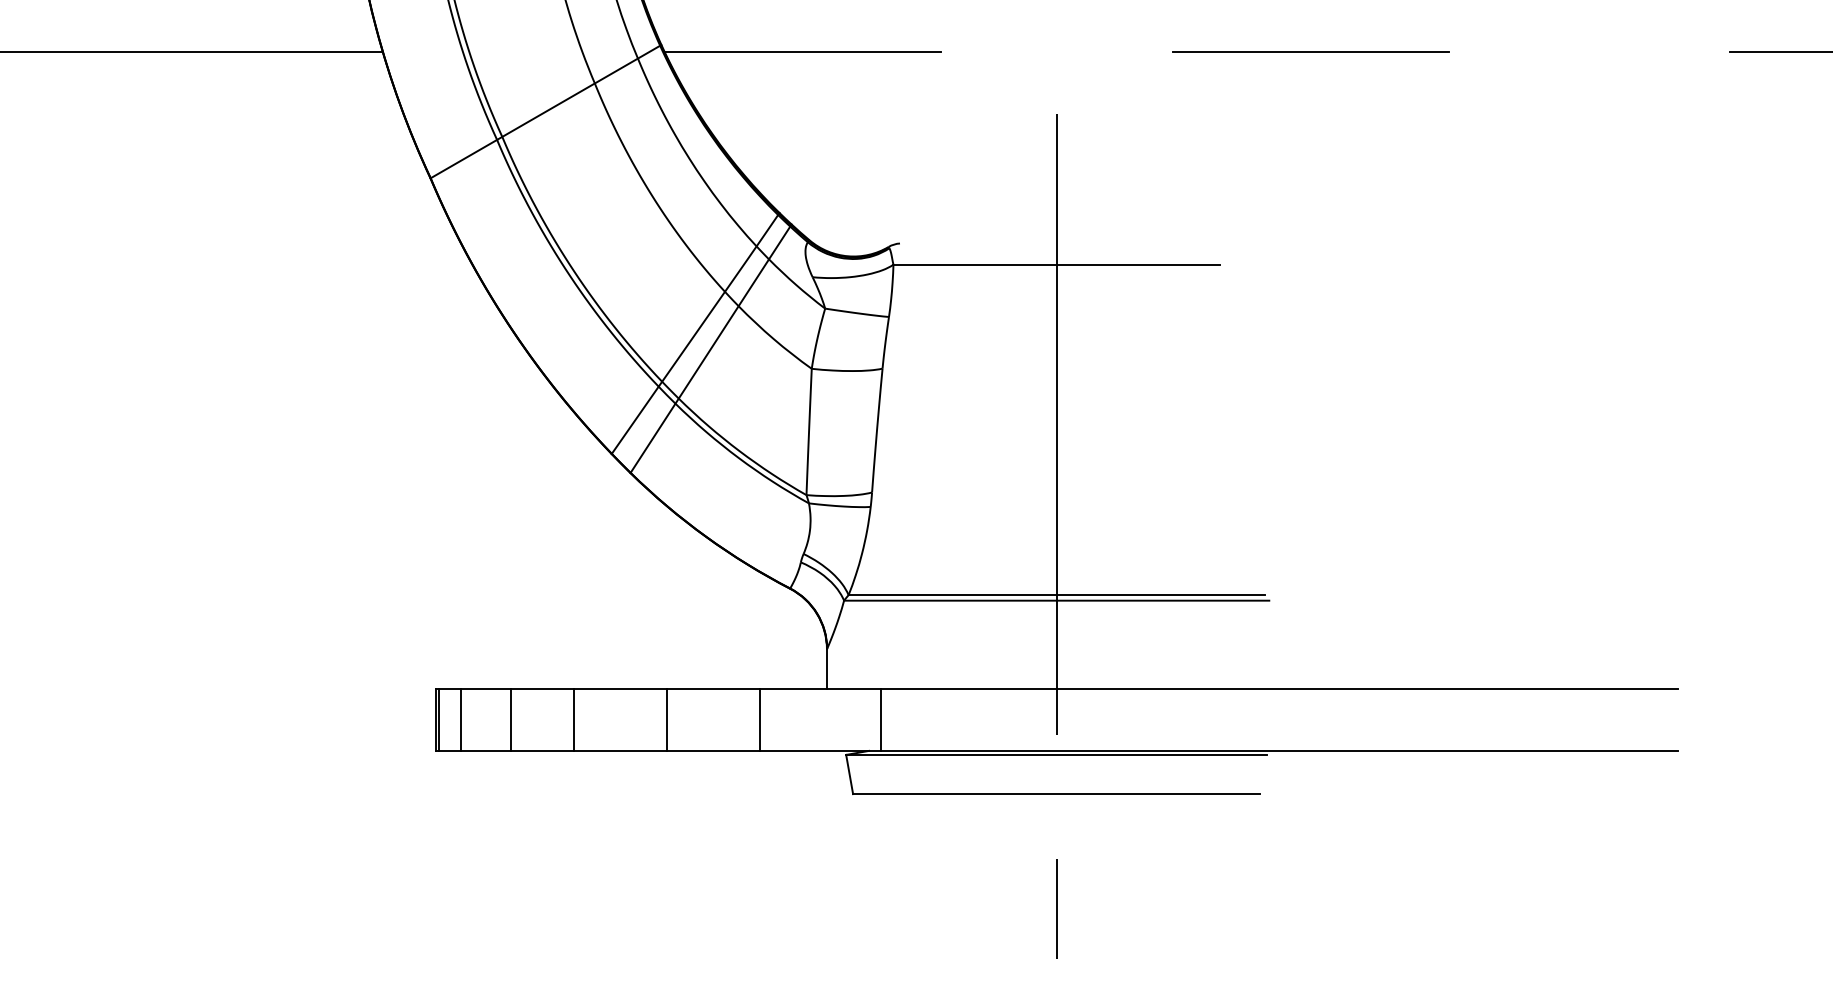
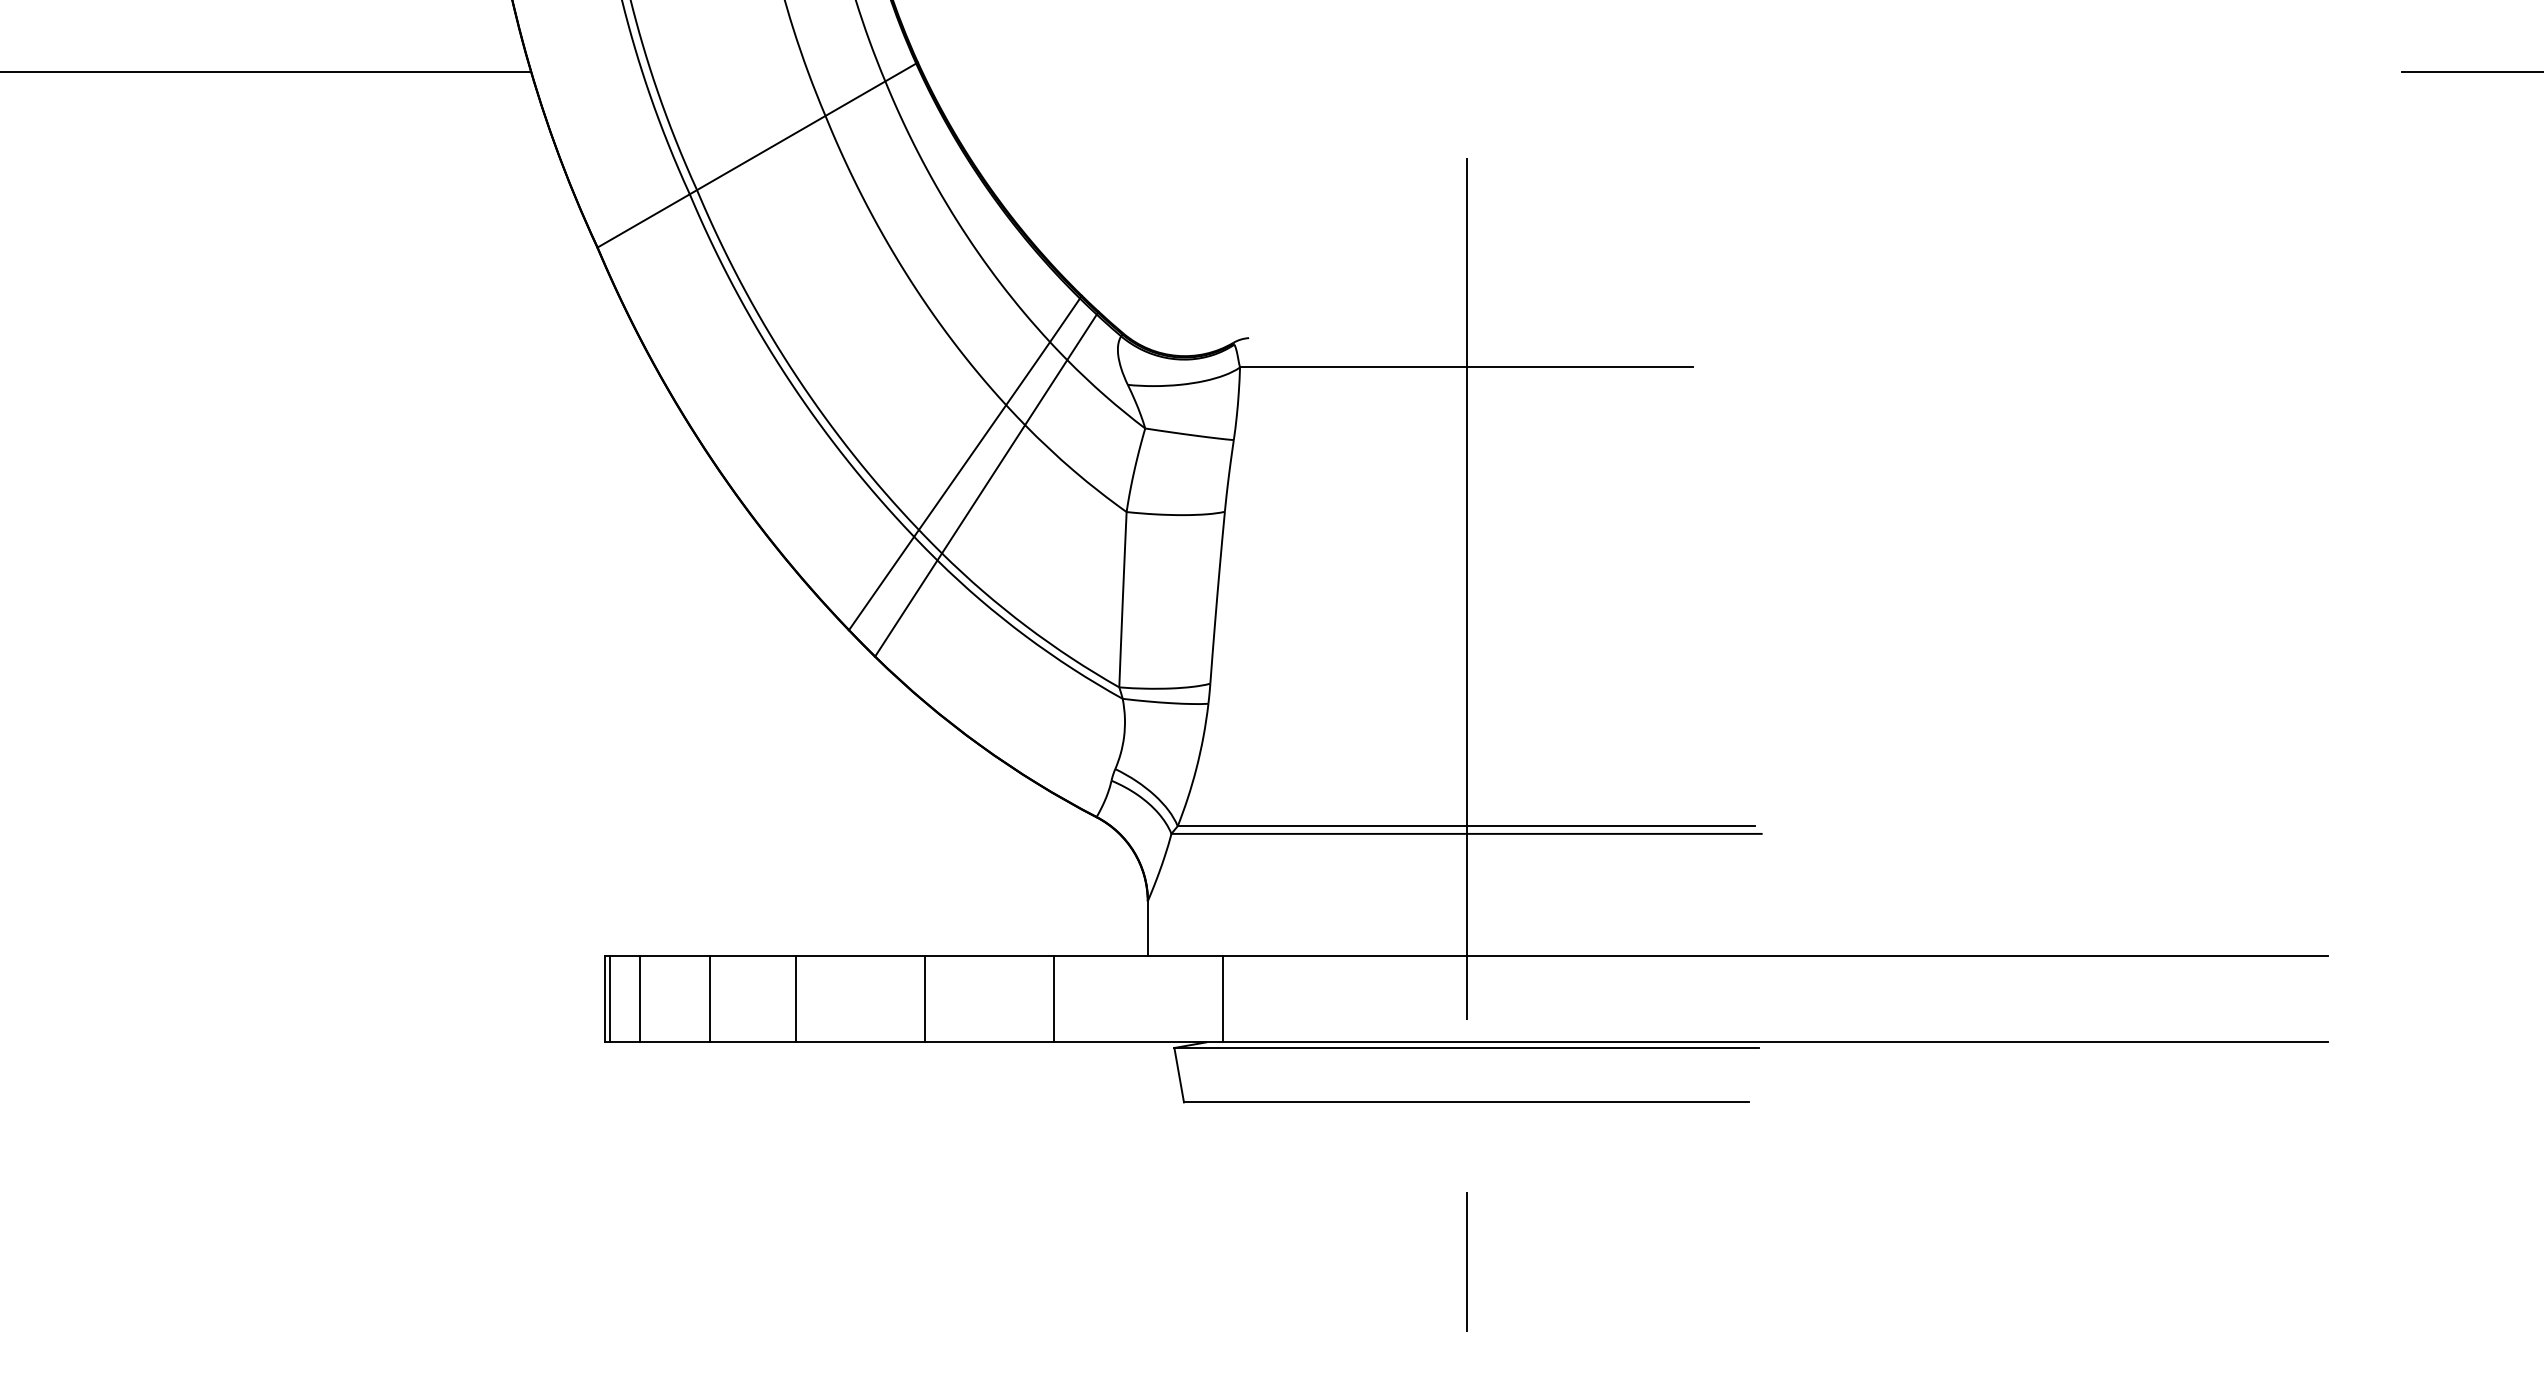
line: (1310, 51) -> (1818, 71), removed
line: (802, 52) -> (1113, 72), removed

